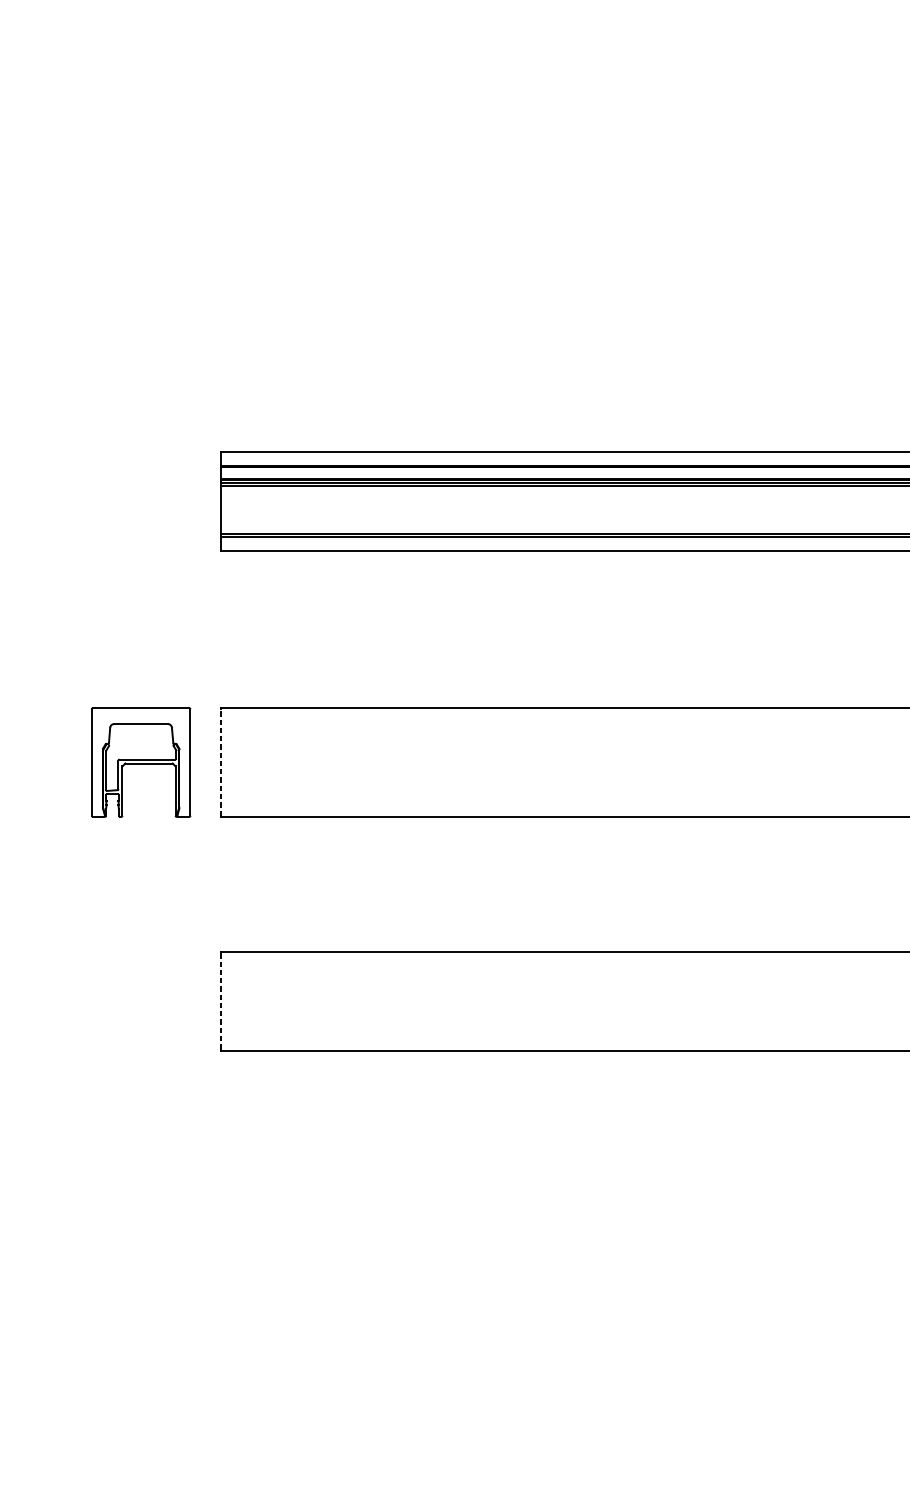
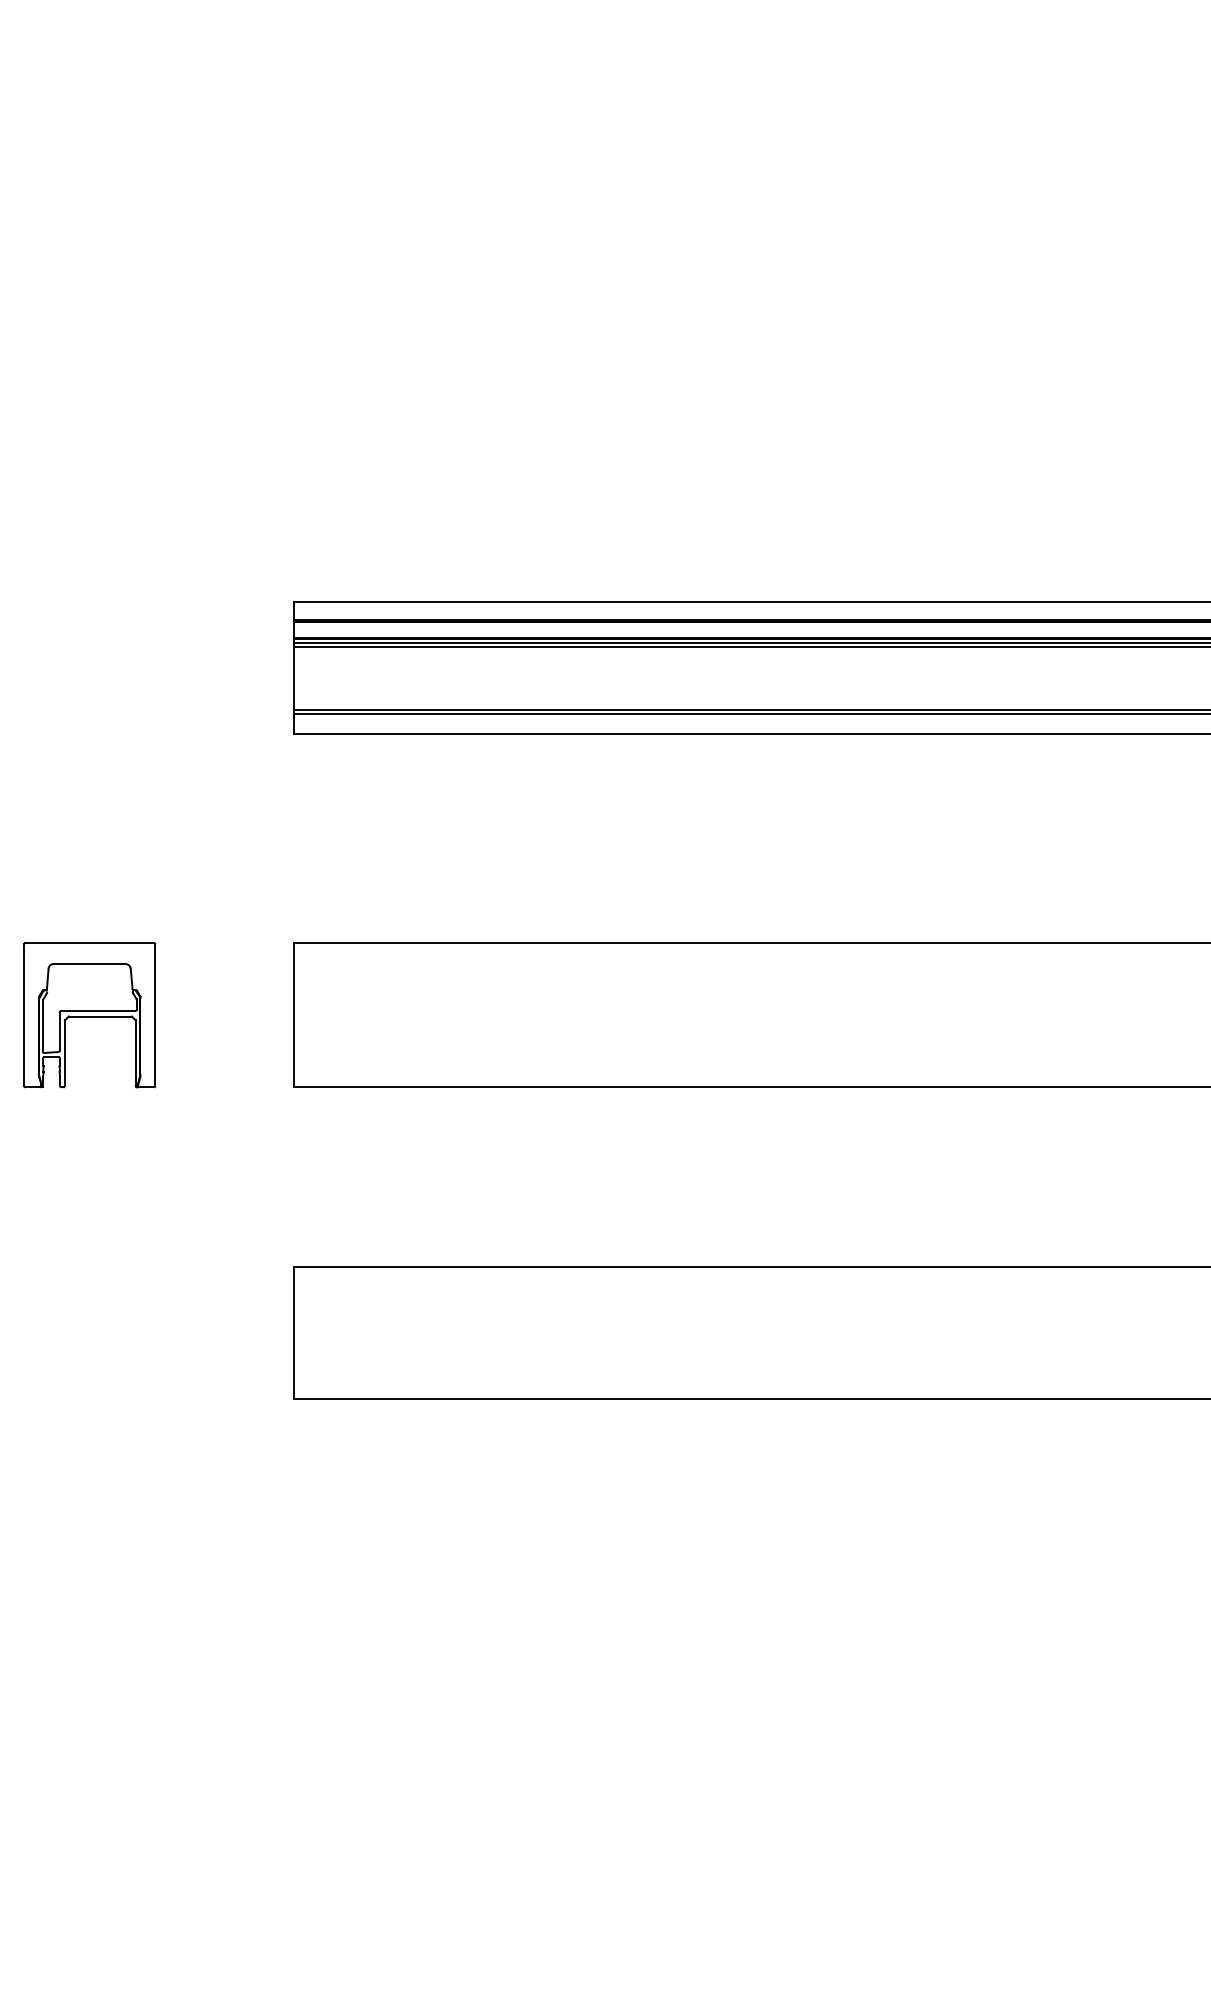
part: (140, 762) -> (89, 1015), moved
line: (220, 762) -> (293, 1015), dashed -> solid
line: (220, 1000) -> (293, 1332), dashed -> solid

